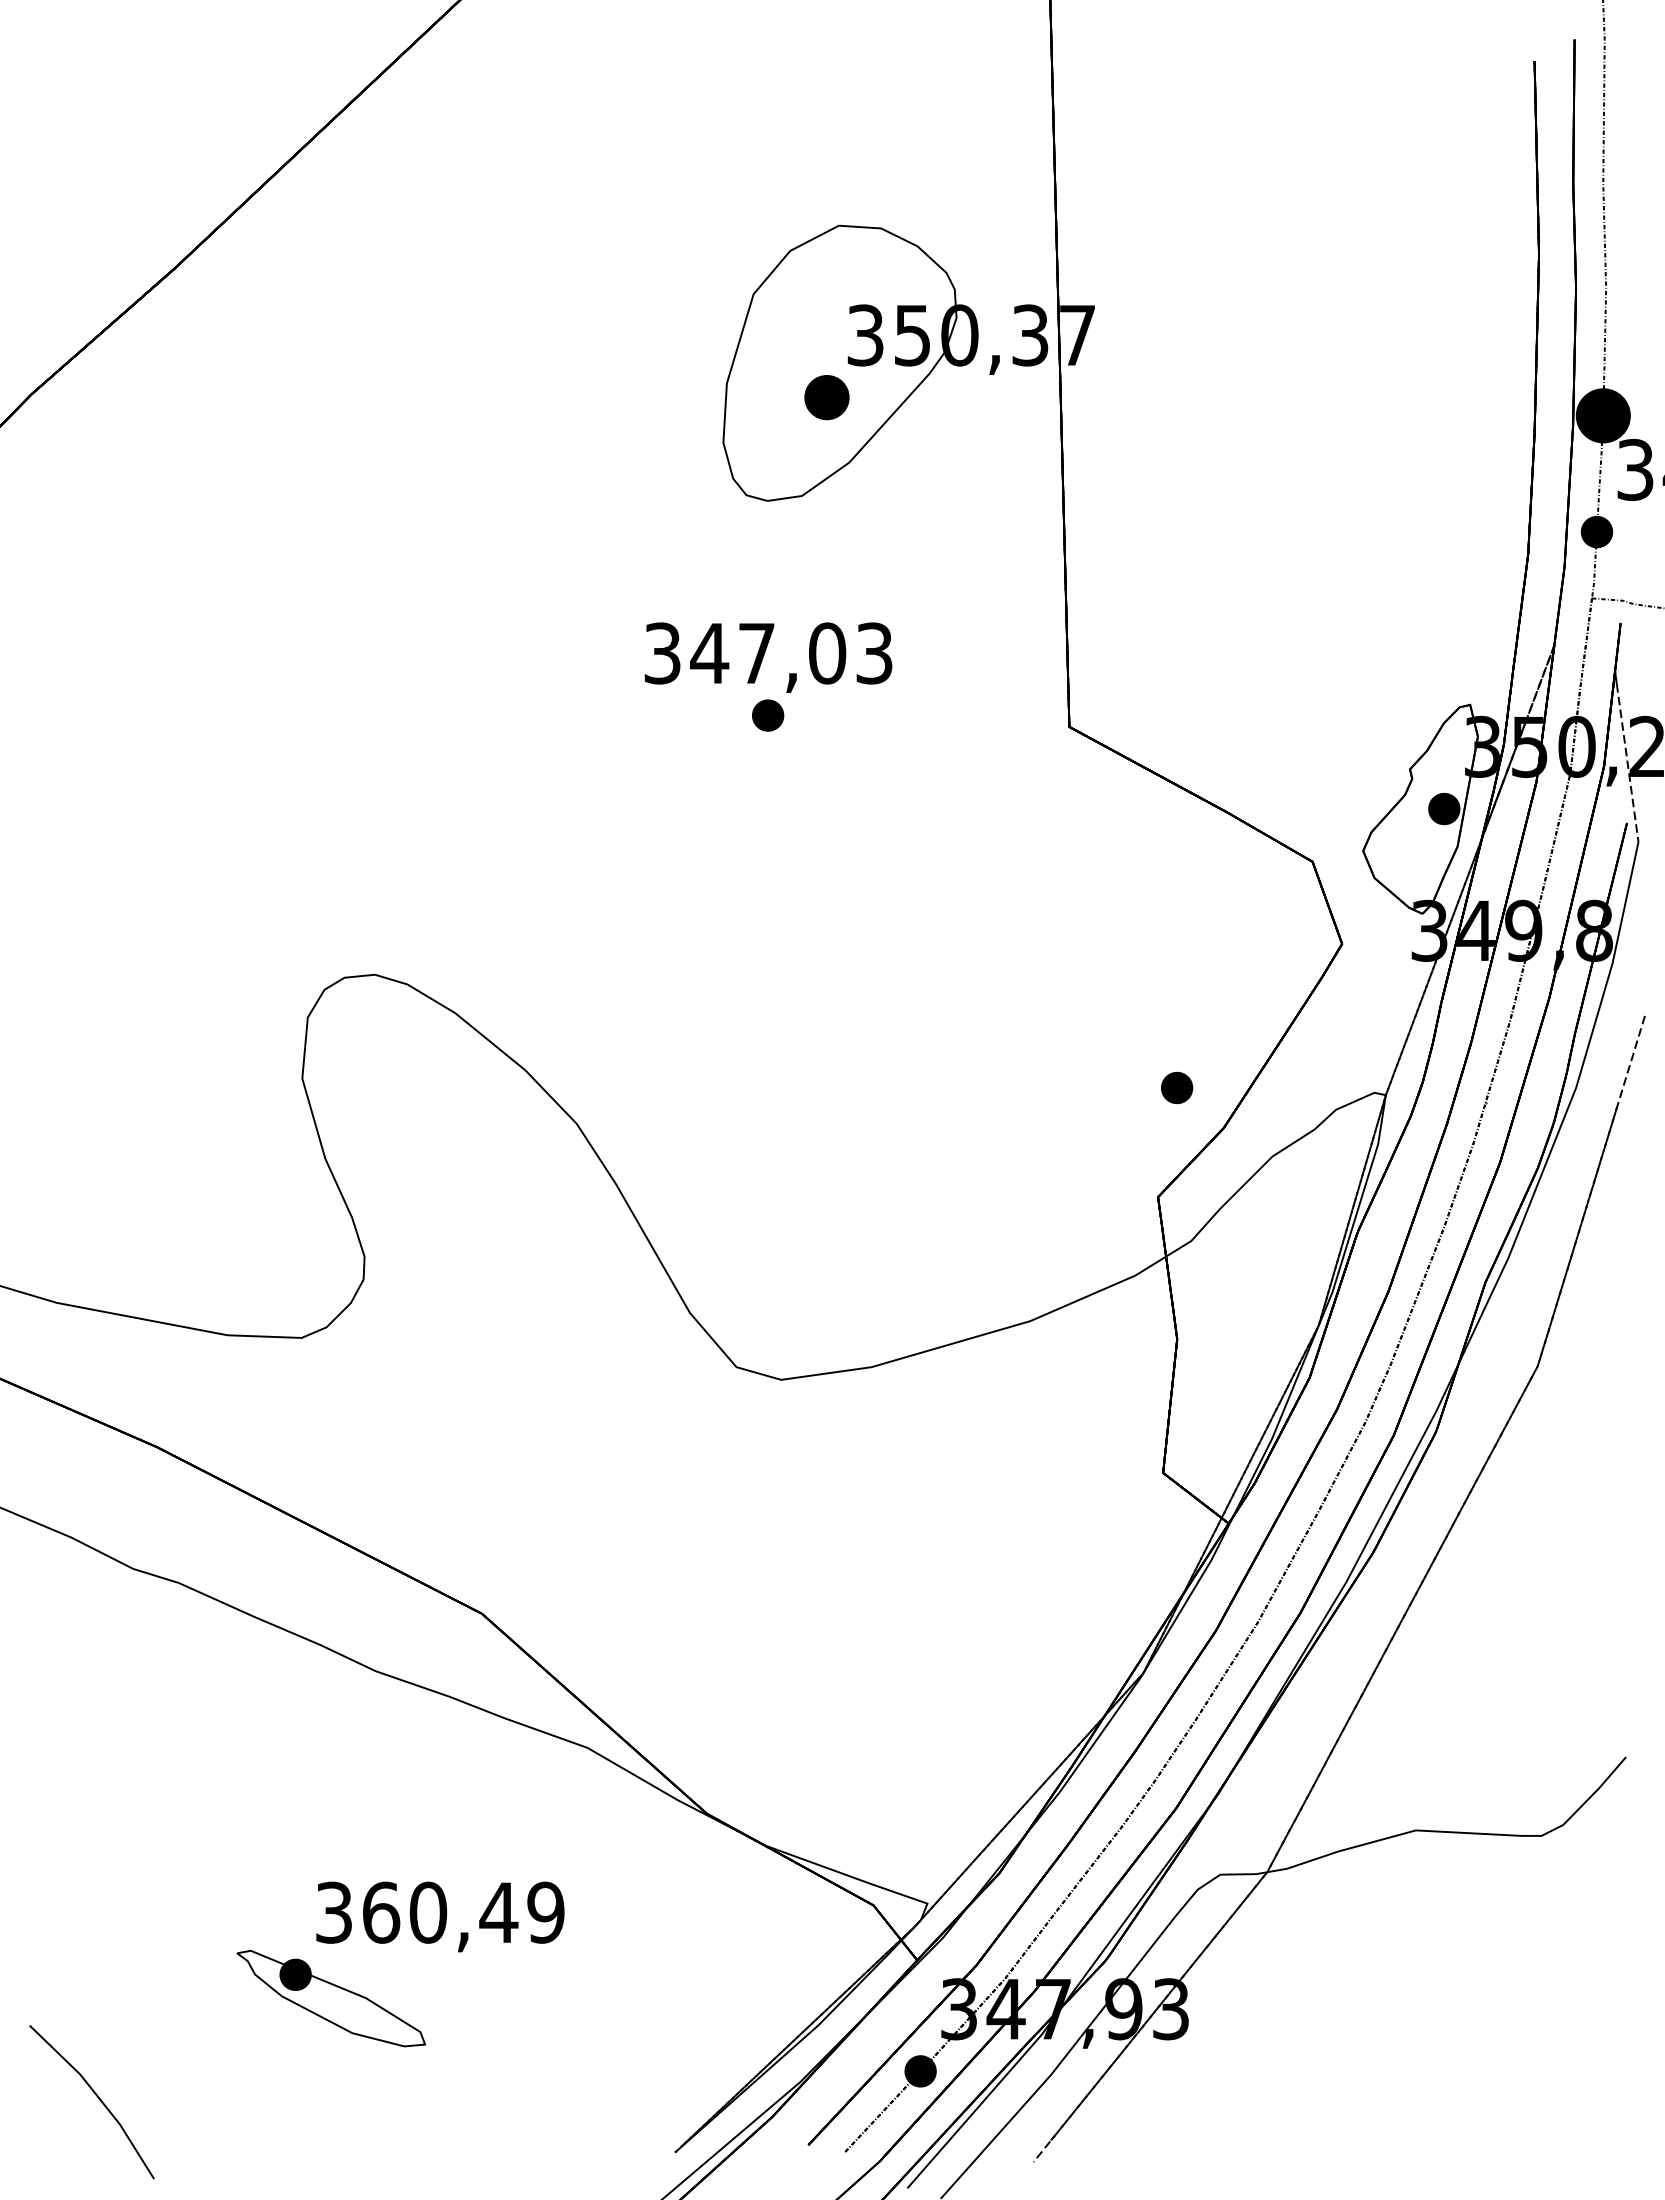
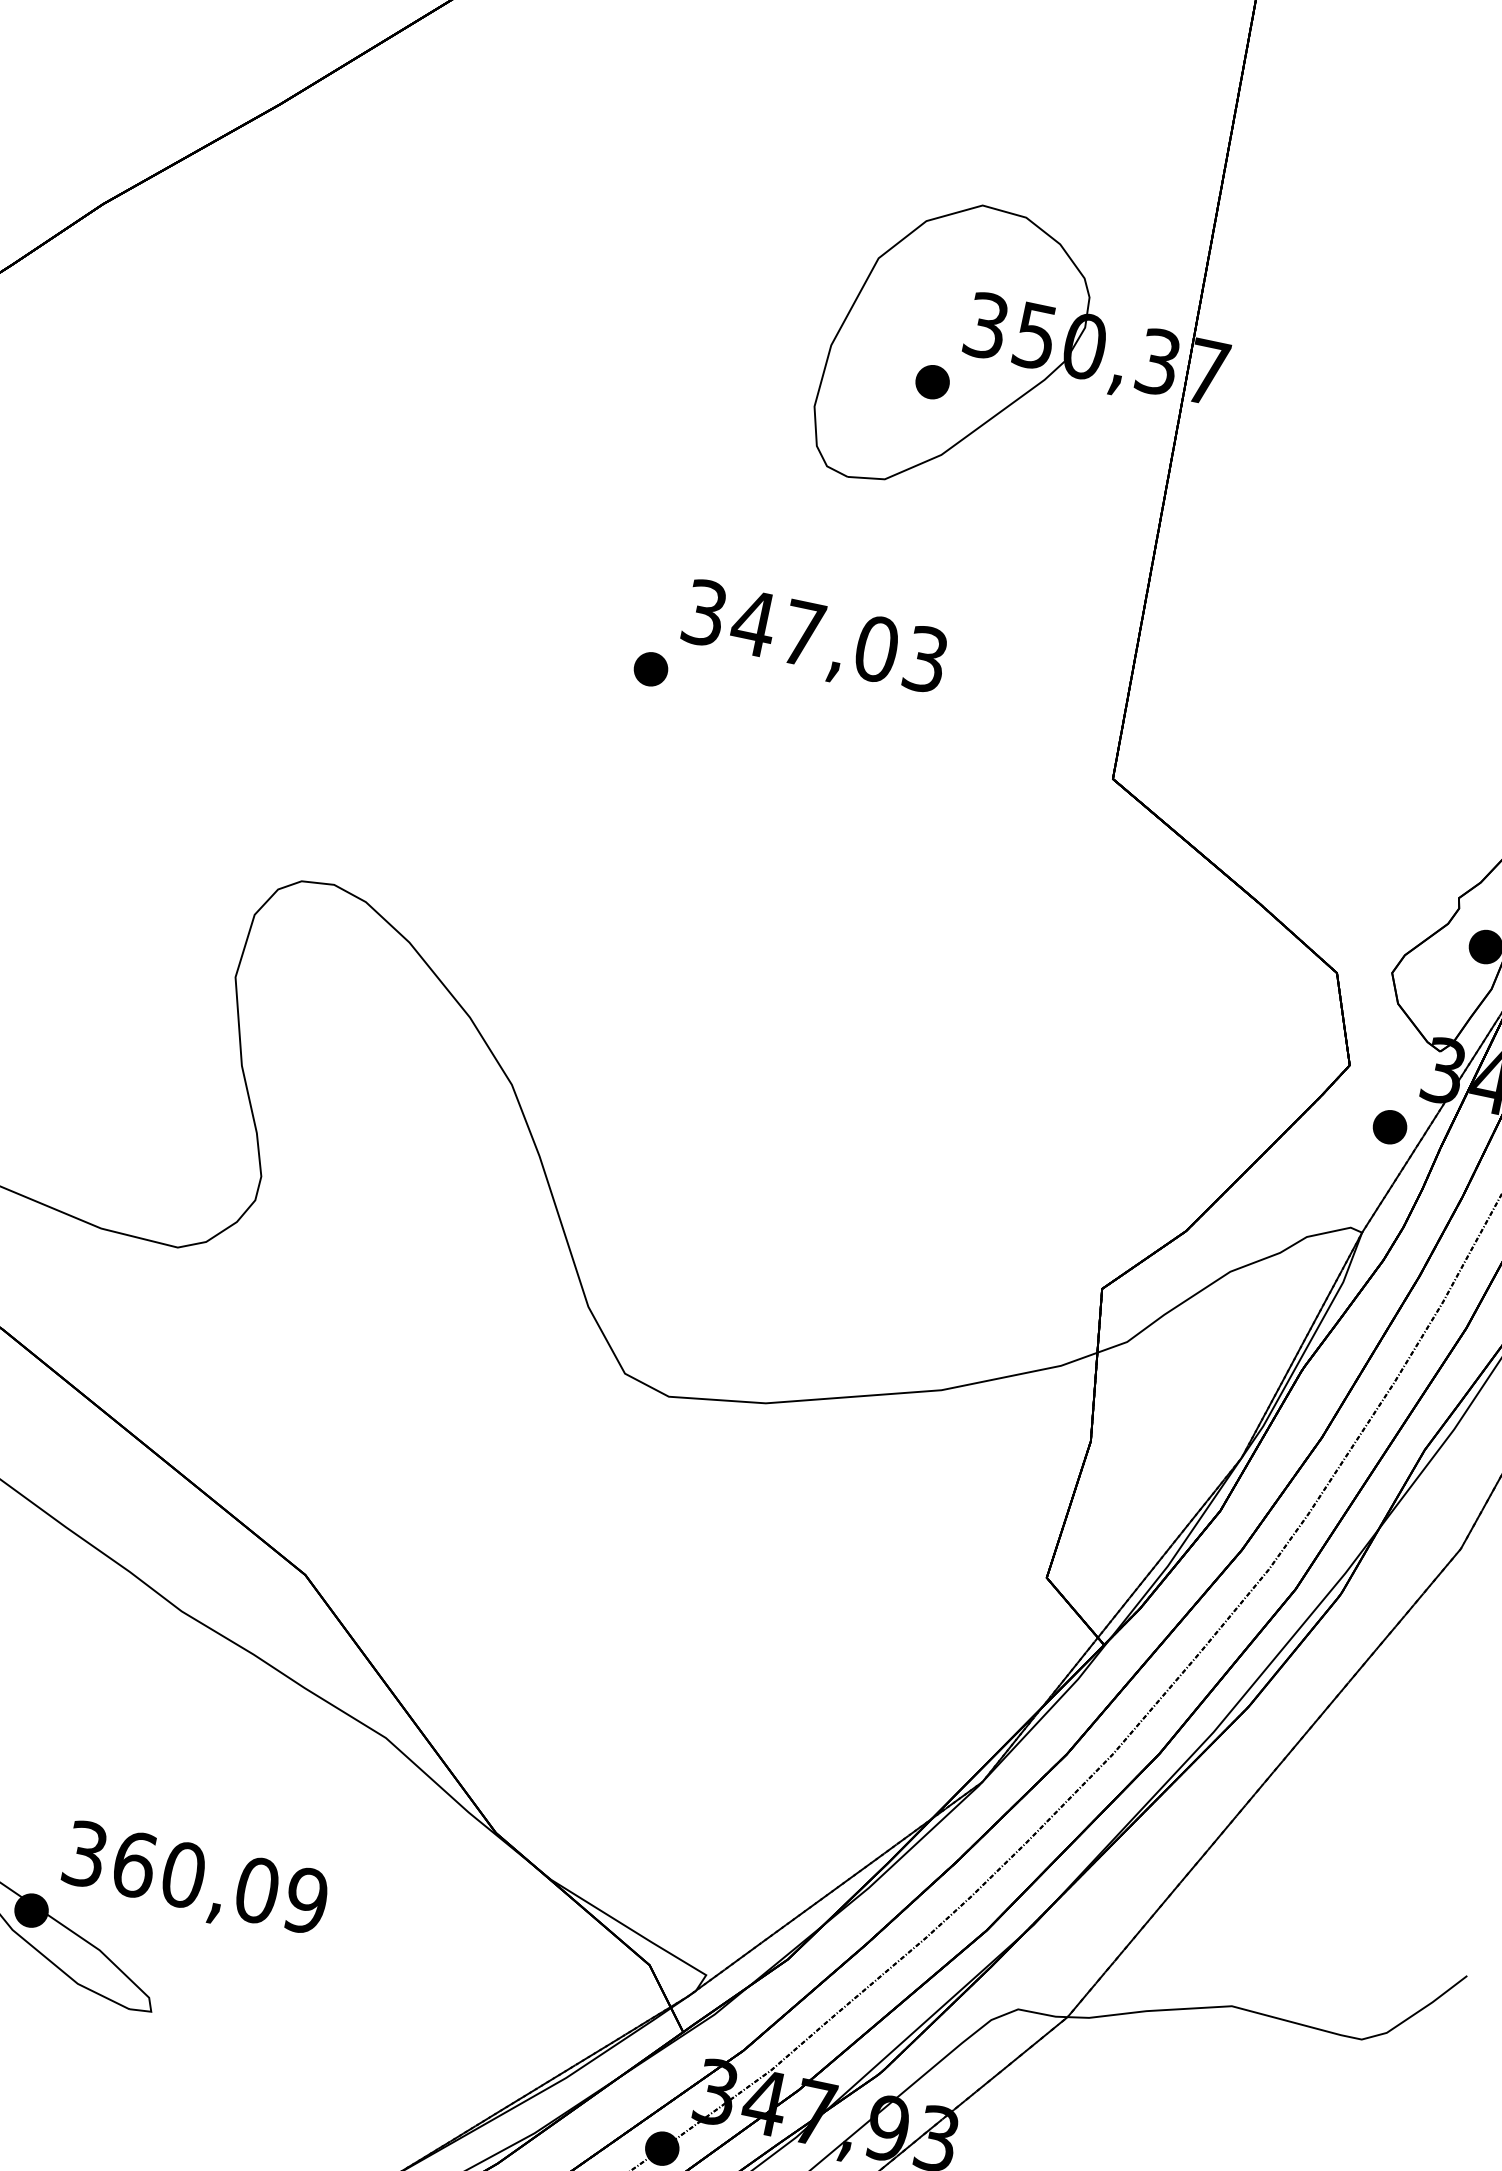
part: (827, 397) -> (933, 382), size x0.71
part: (768, 715) -> (651, 669), moved
part: (1177, 1087) -> (1390, 1126), moved
text: (498, 1912) -> (256, 1890), 360,49 -> 360,09

